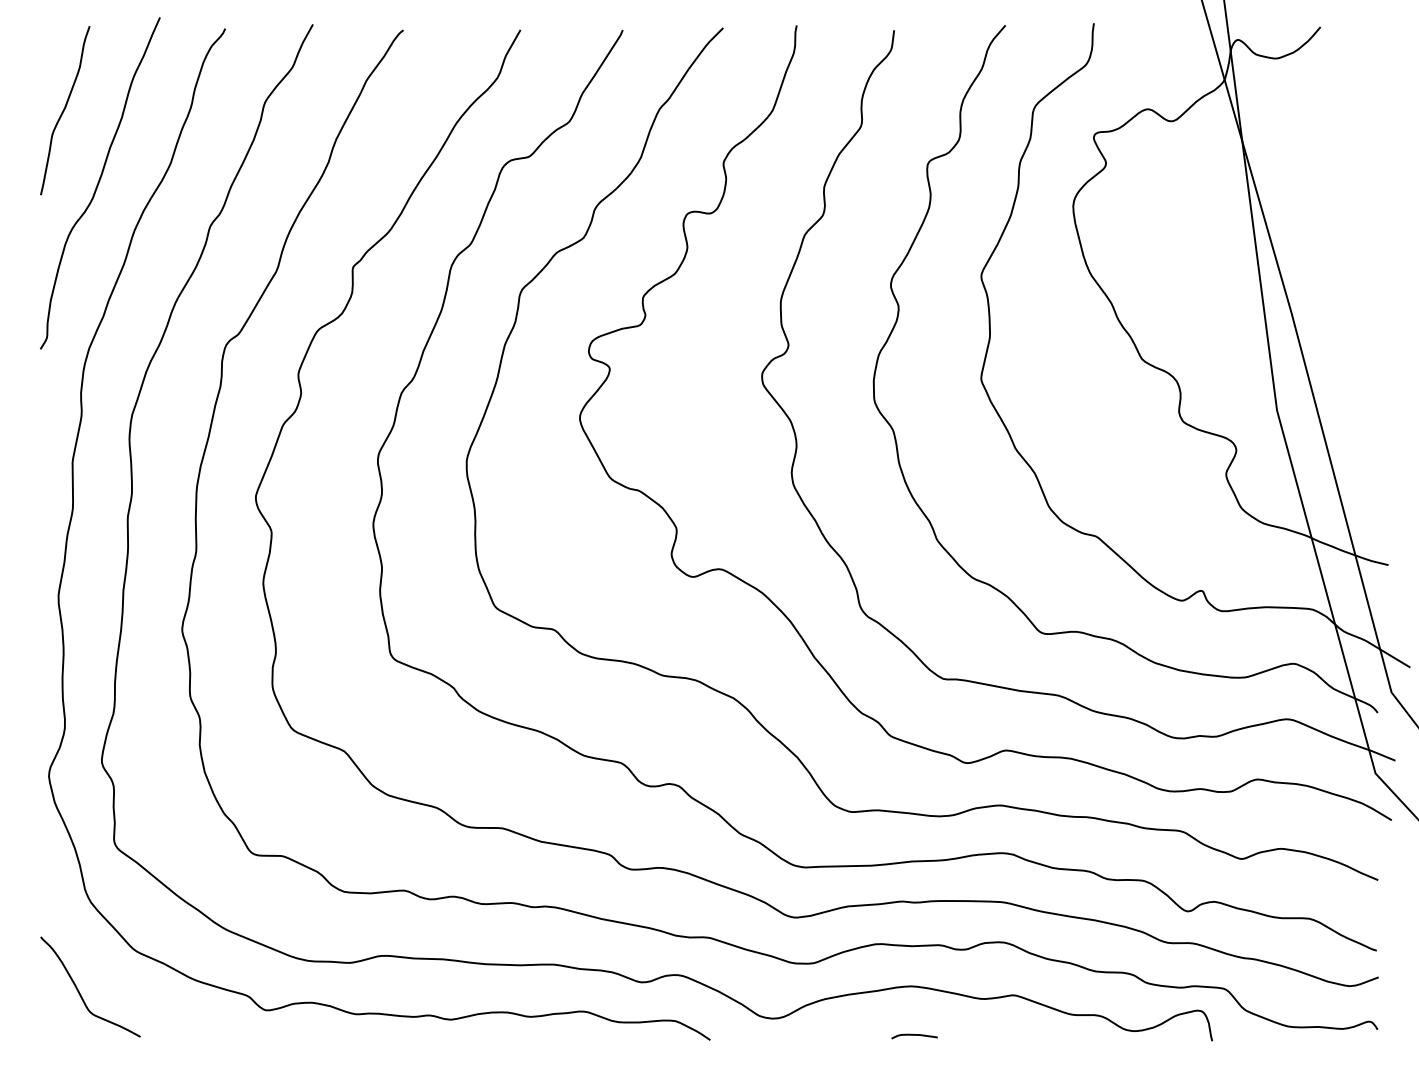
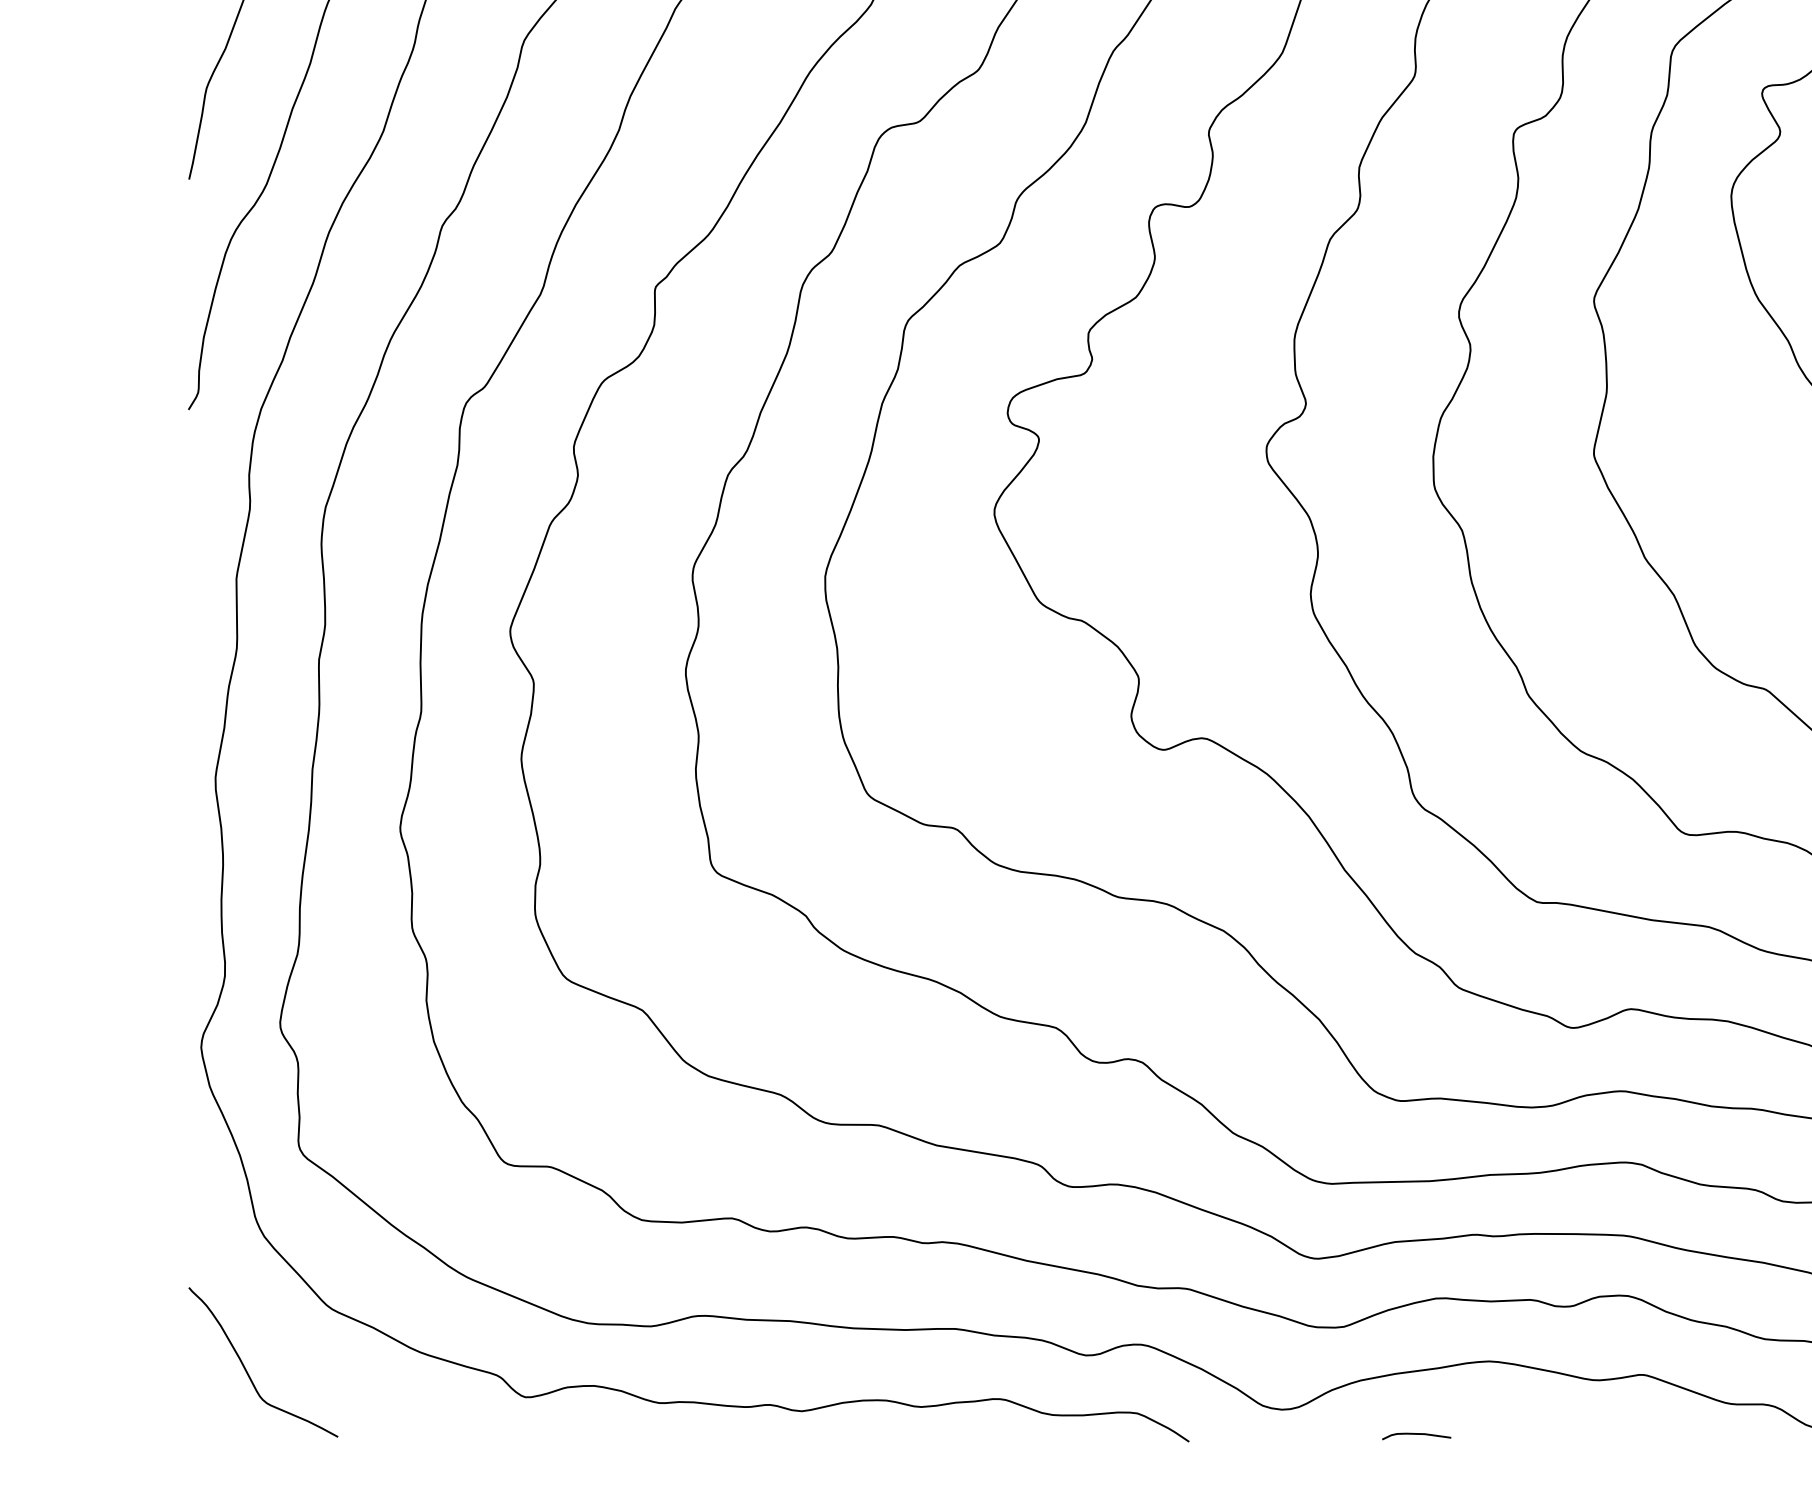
curve: (914, 1035) -> (1416, 1434), moved

